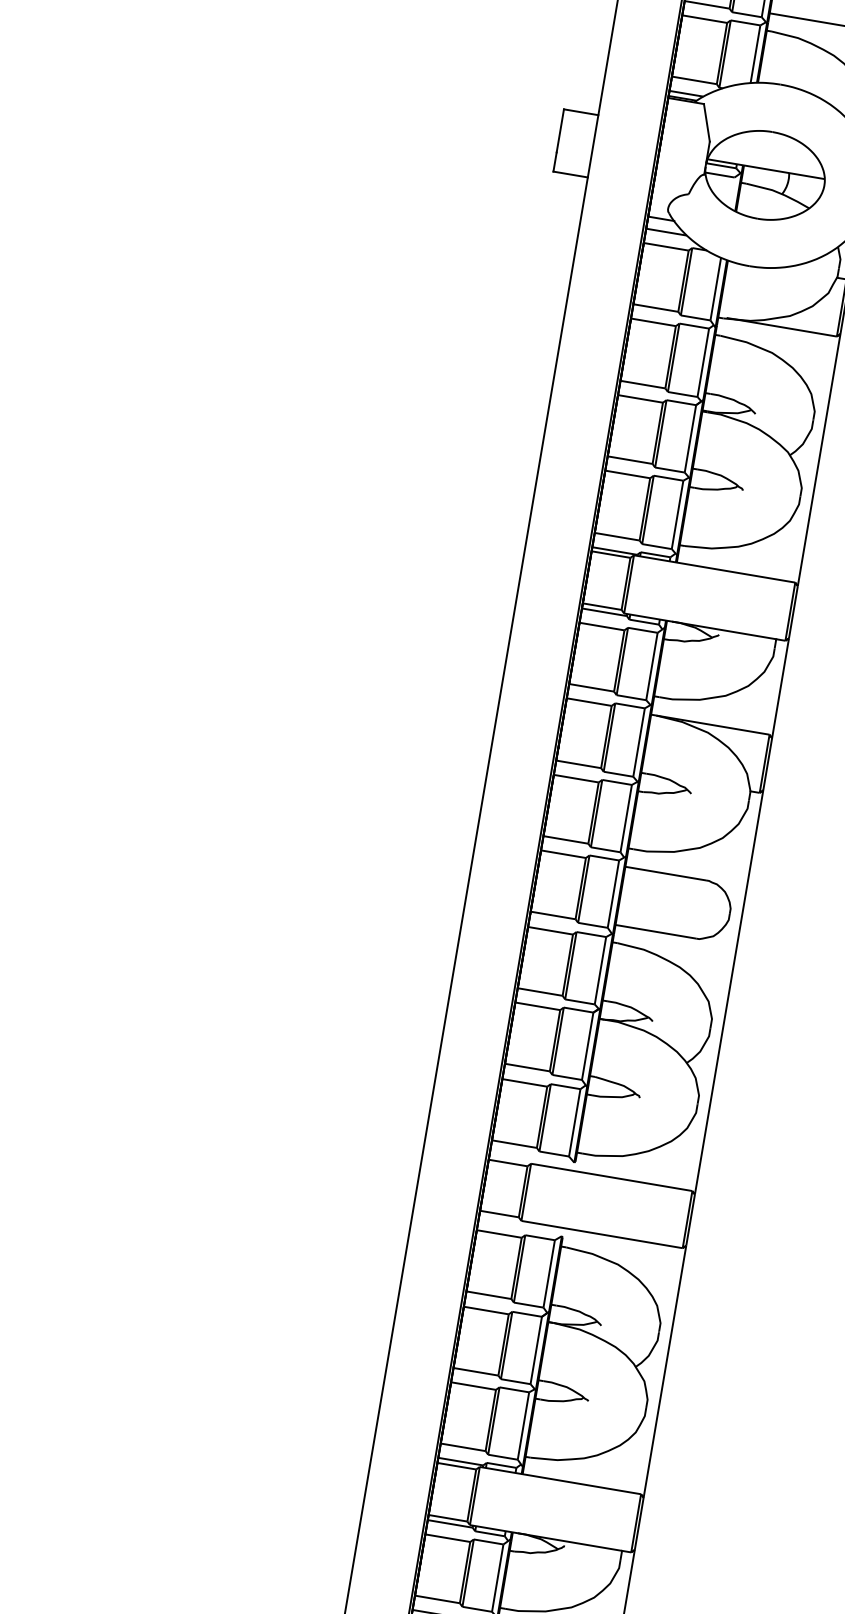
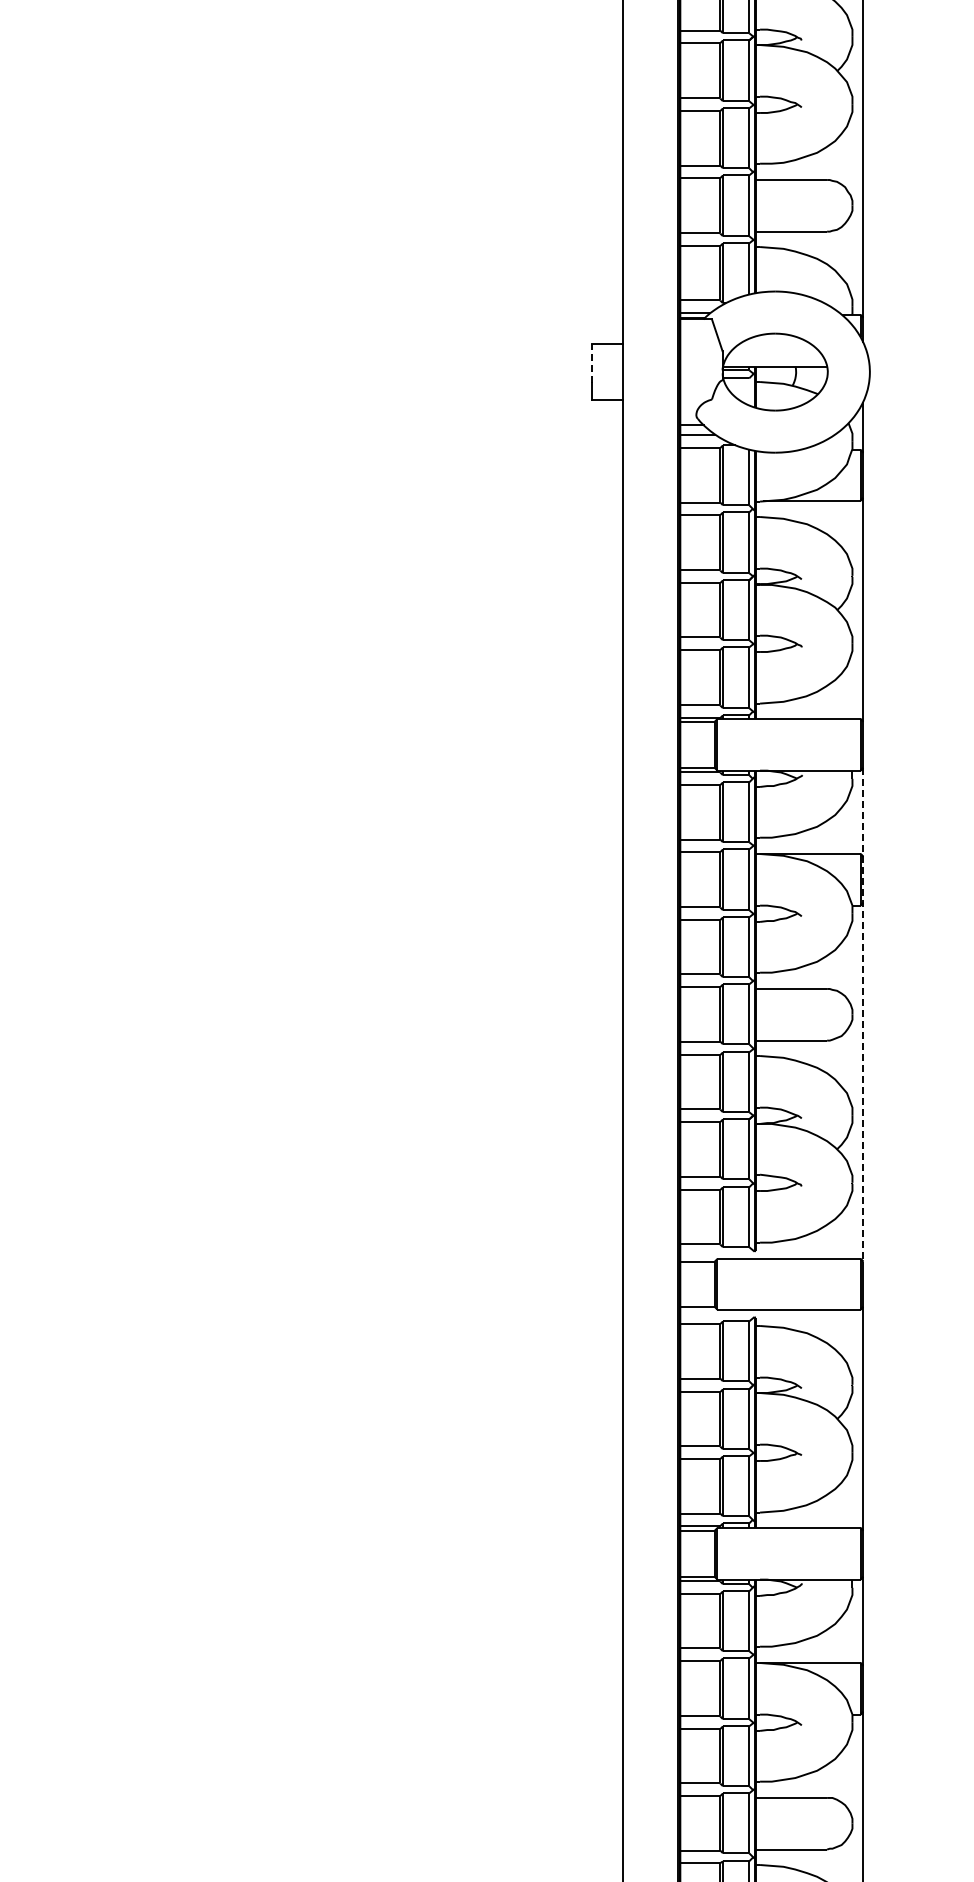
line: (560, 130) -> (592, 363), solid -> dashed
line: (742, 916) -> (863, 1014), solid -> dashed

